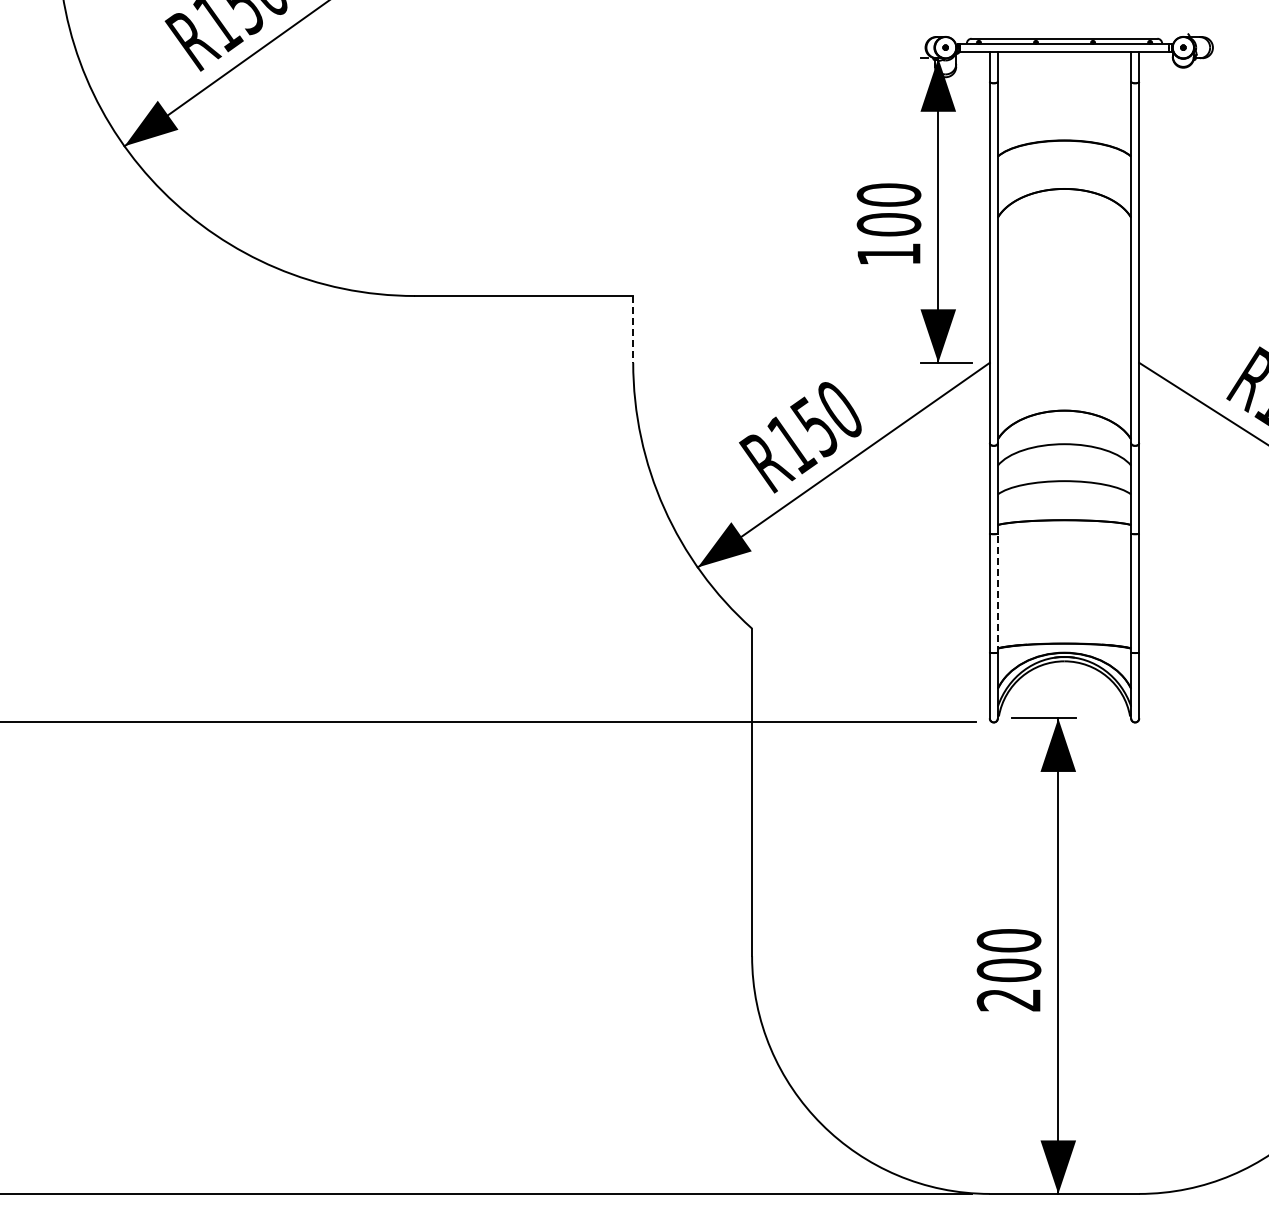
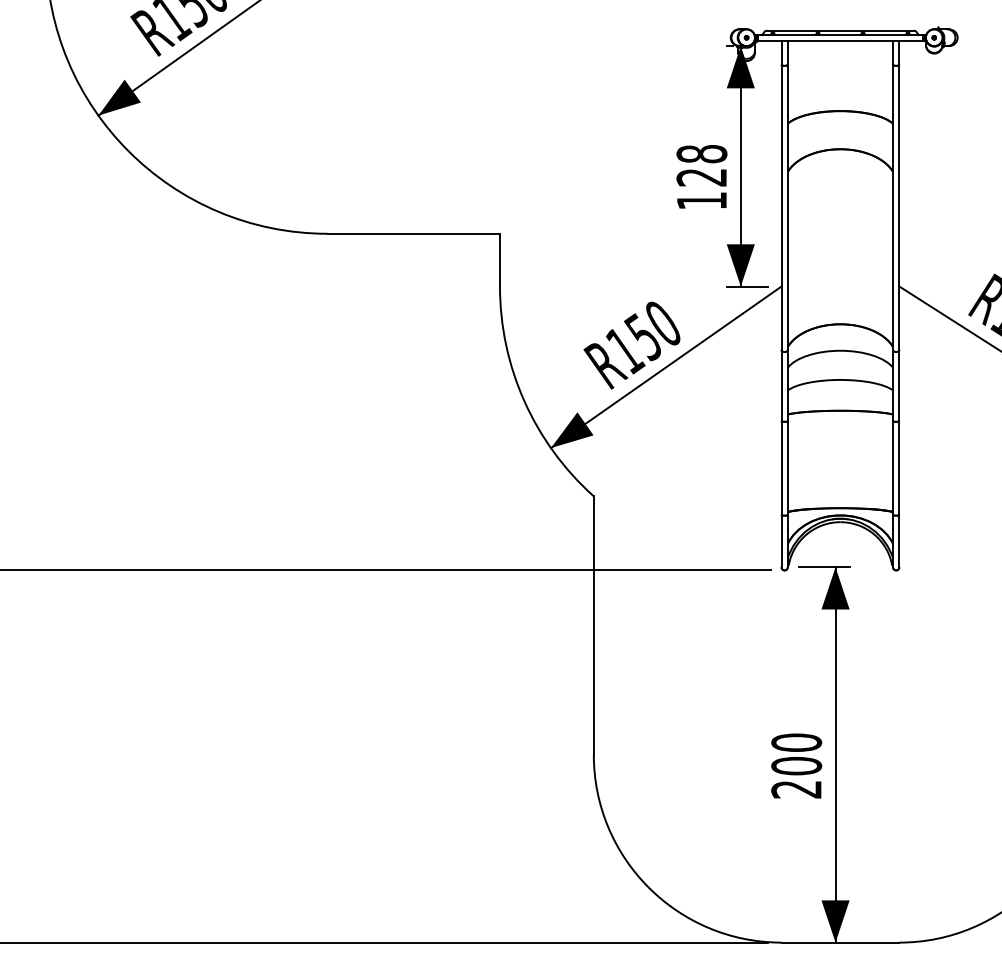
text: (888, 209) -> (701, 165), 100 -> 128
line: (633, 329) -> (500, 260), dashed -> solid
line: (997, 592) -> (787, 467), dashed -> solid

